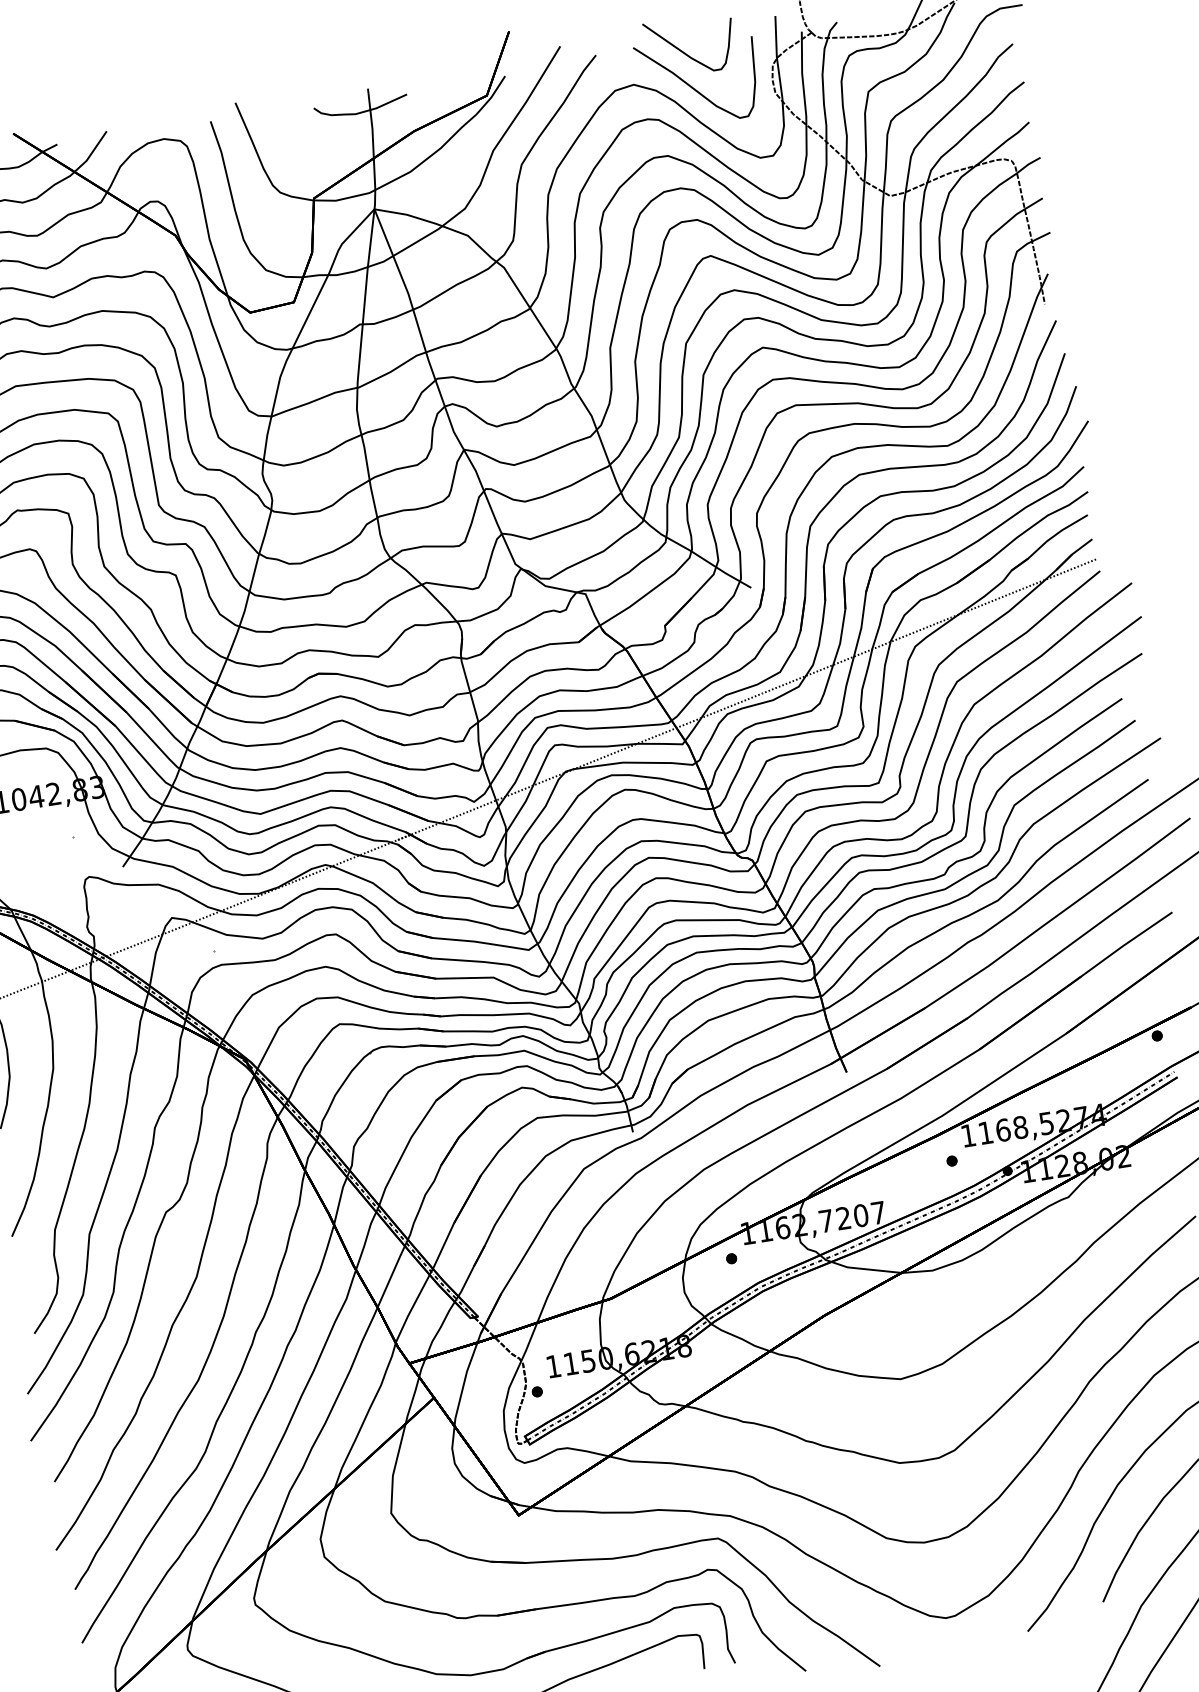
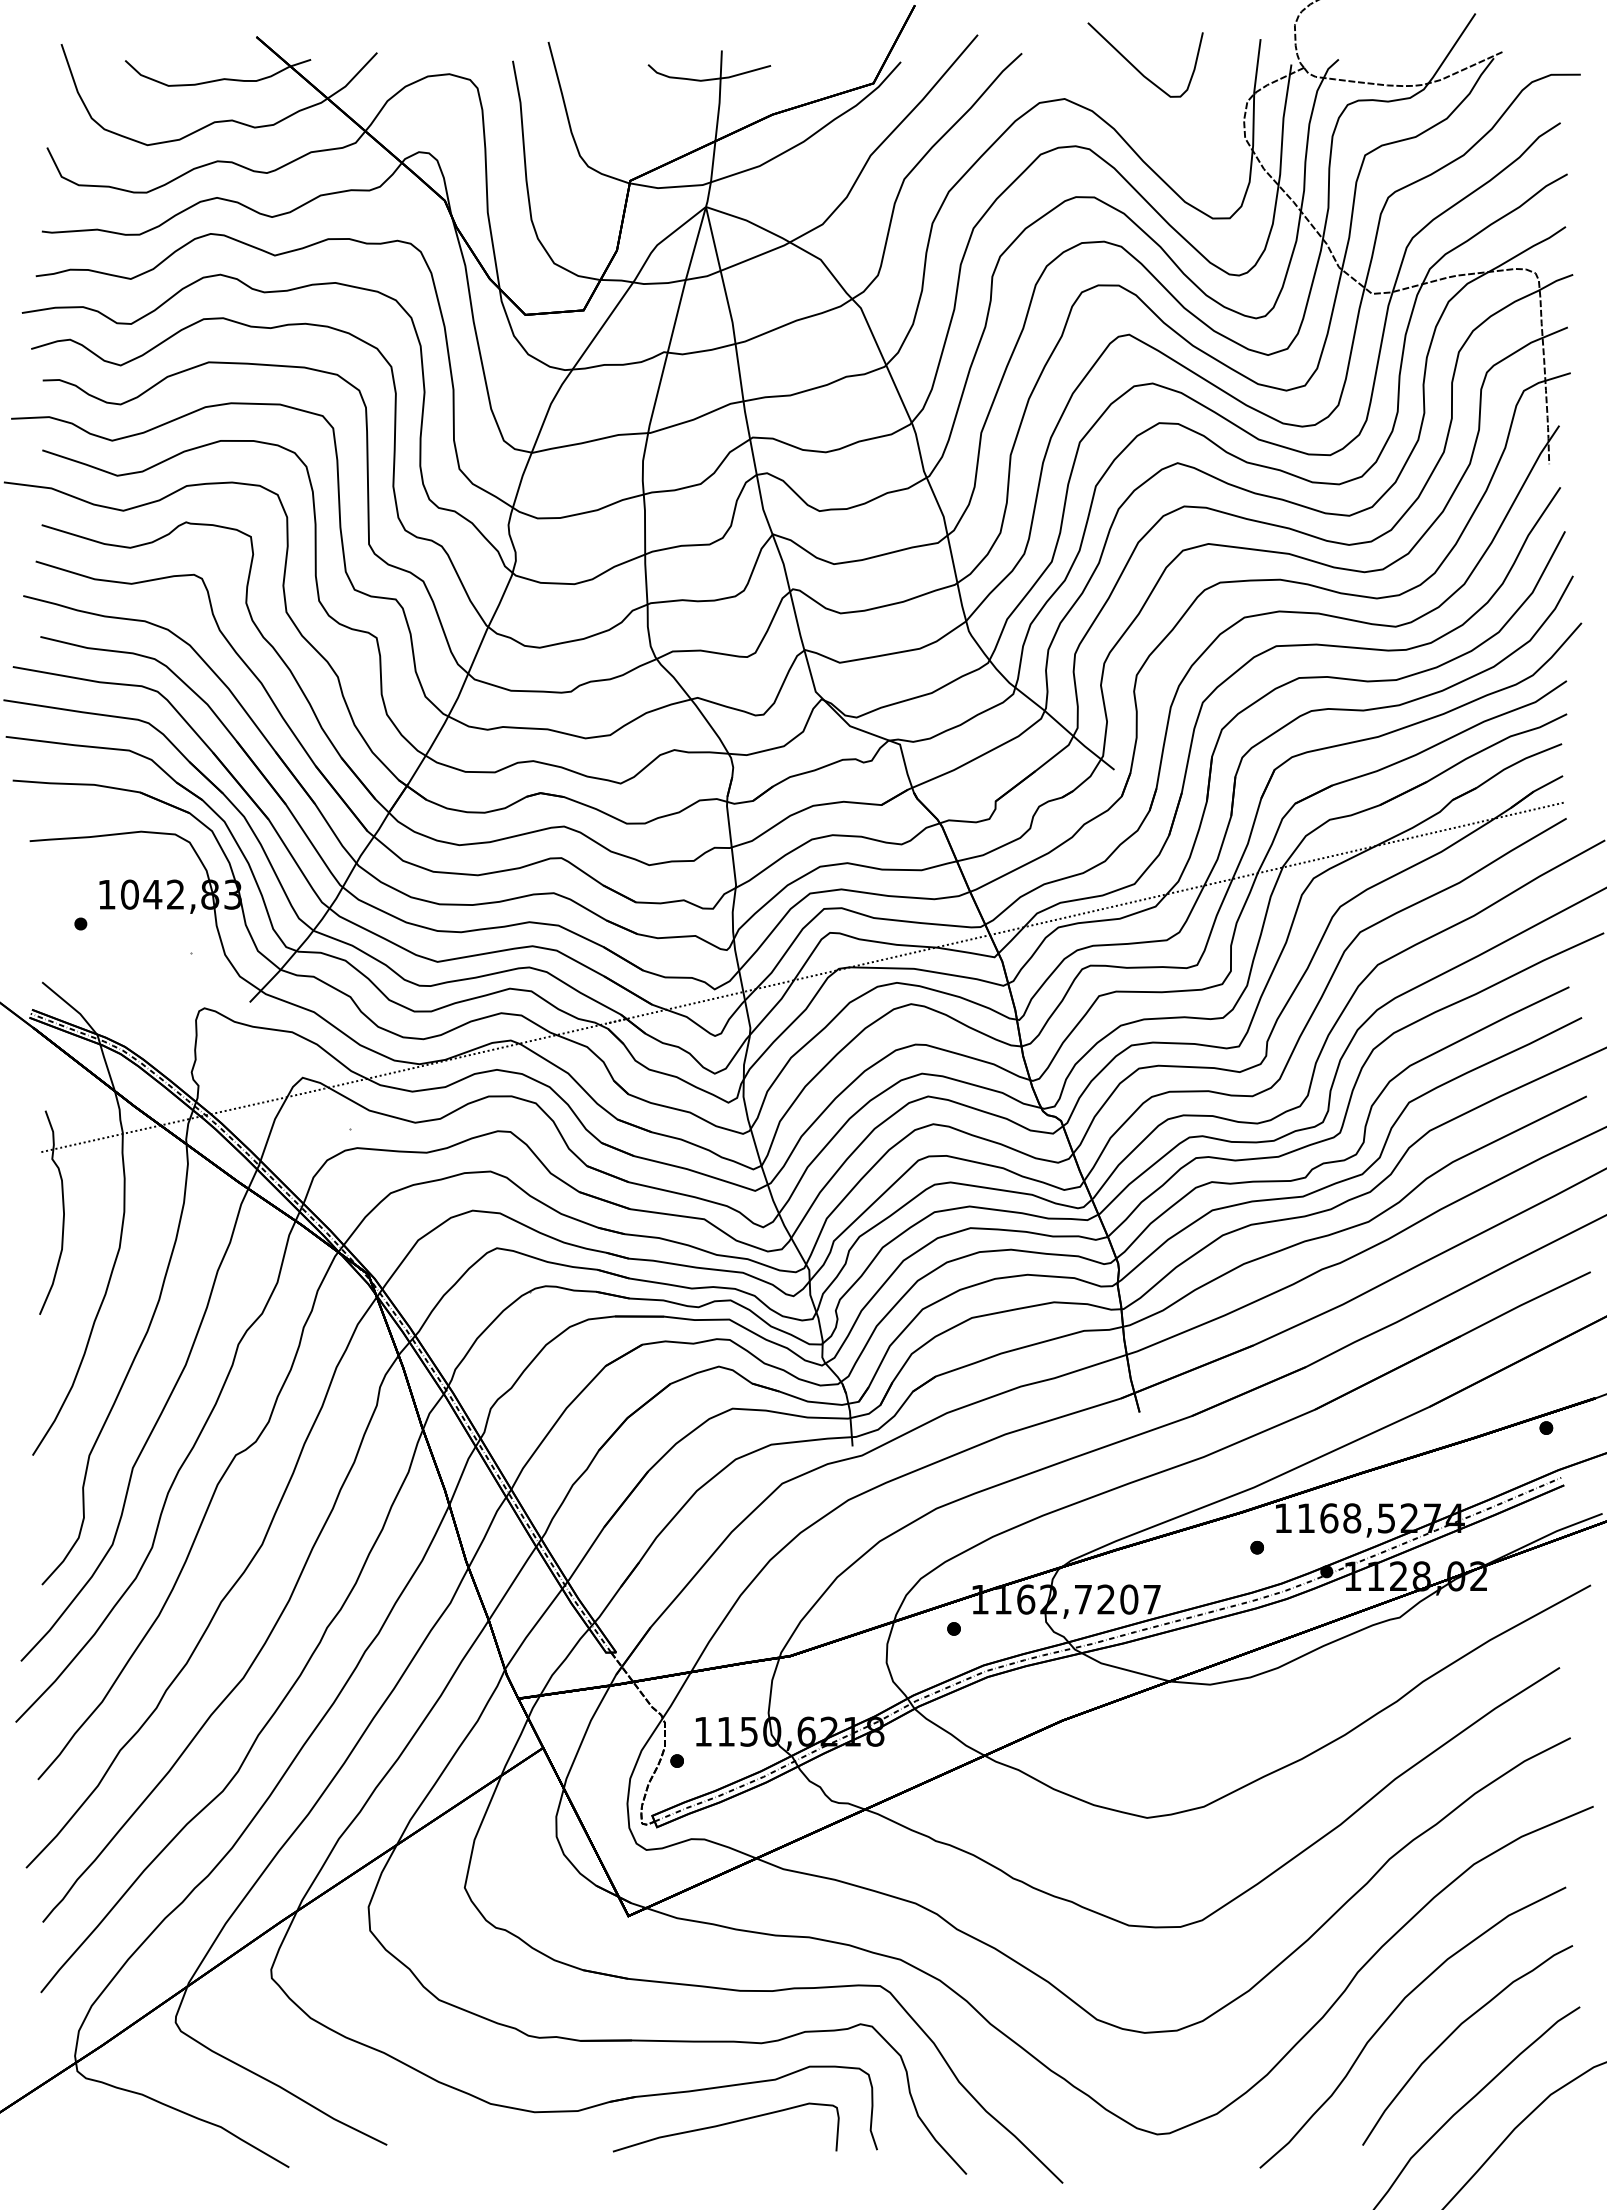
curve: (693, 87) -> (1140, 114), removed

